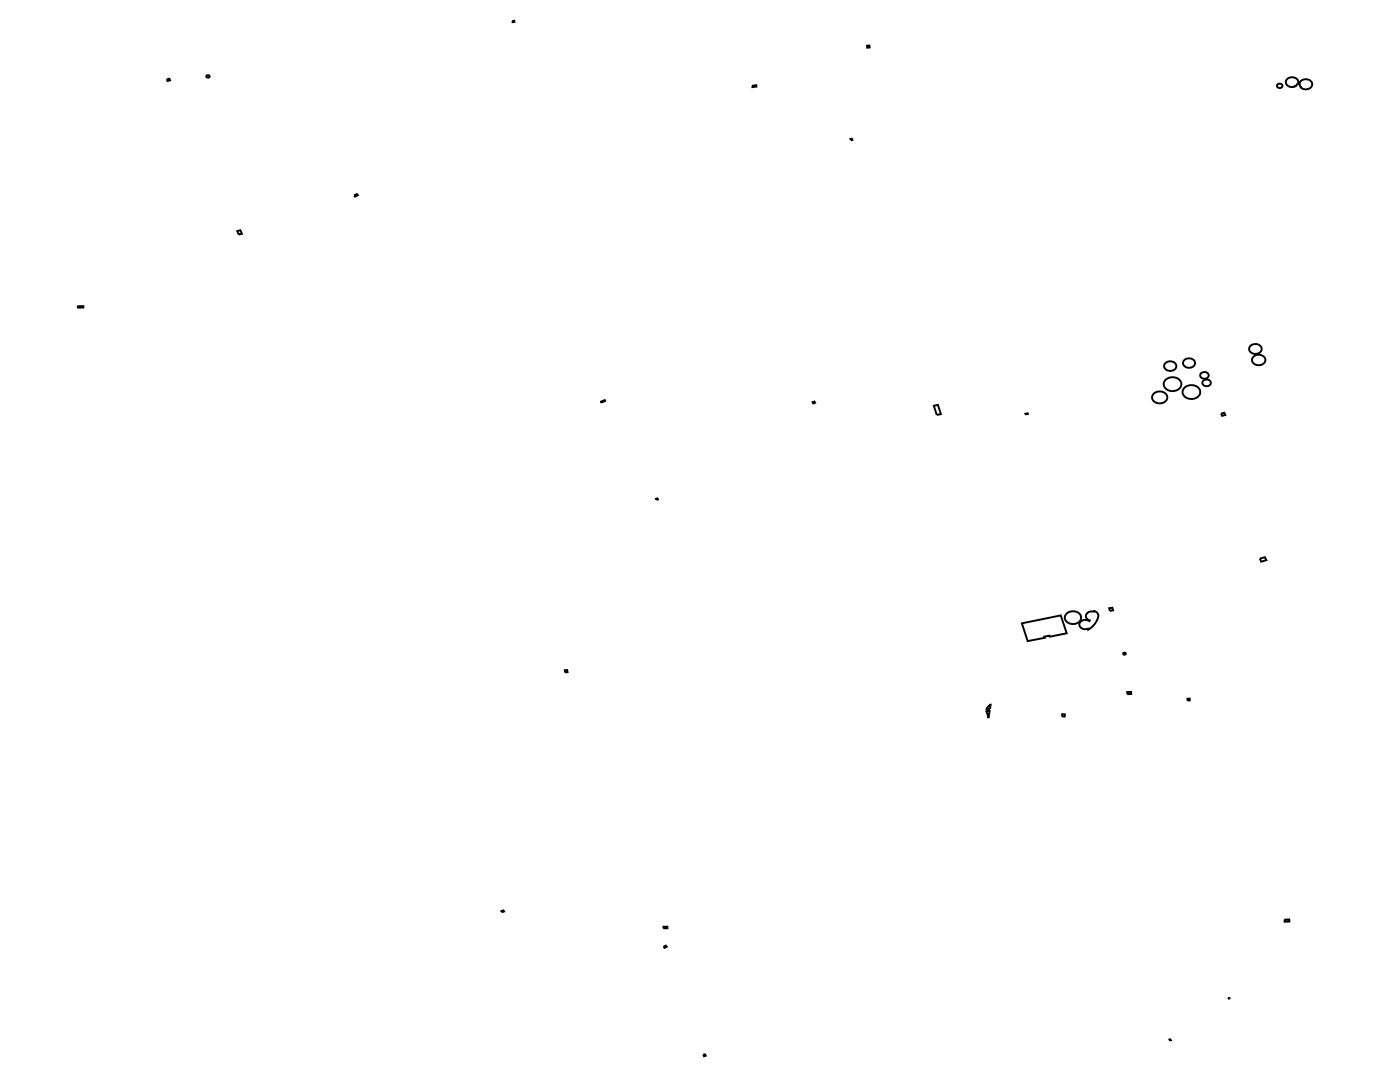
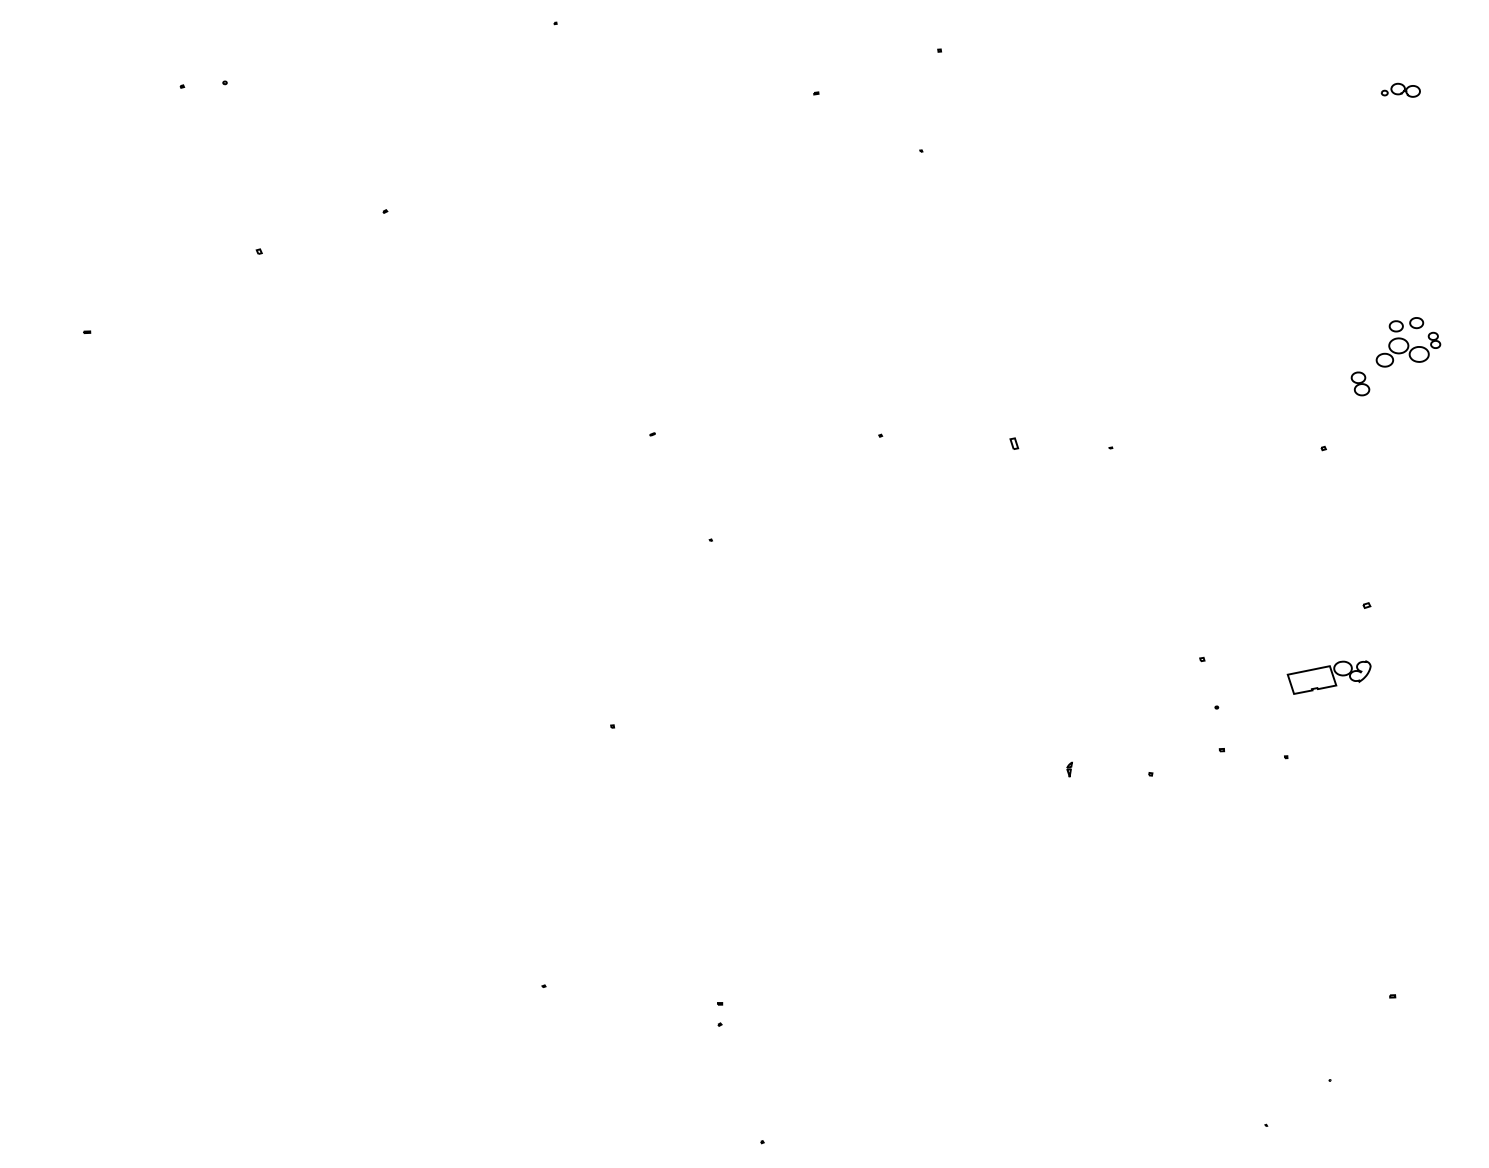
part: (1181, 381) -> (1408, 342), moved
part: (1059, 625) -> (1328, 677), moved

